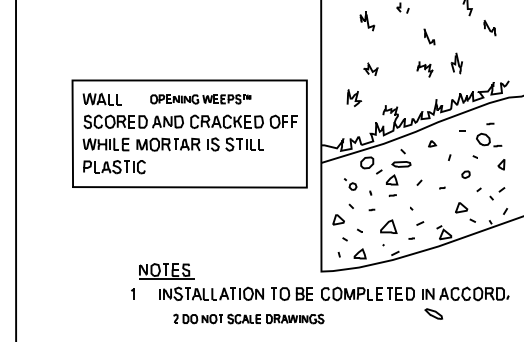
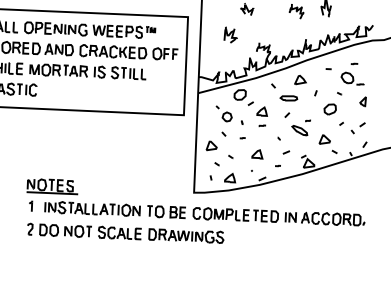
part: (200, 99) -> (89, 30), size x1.43
part: (432, 143) -> (300, 79), size x1.67
part: (401, 164) -> (288, 98), moved
part: (465, 174) -> (329, 109), size x1.67
part: (350, 184) -> (224, 114), size x1.43
part: (388, 226) -> (257, 154), size x0.71
part: (132, 293) -> (30, 205), moved
part: (433, 313) -> (299, 130), moved
part: (248, 318) -> (125, 232), size x1.43

